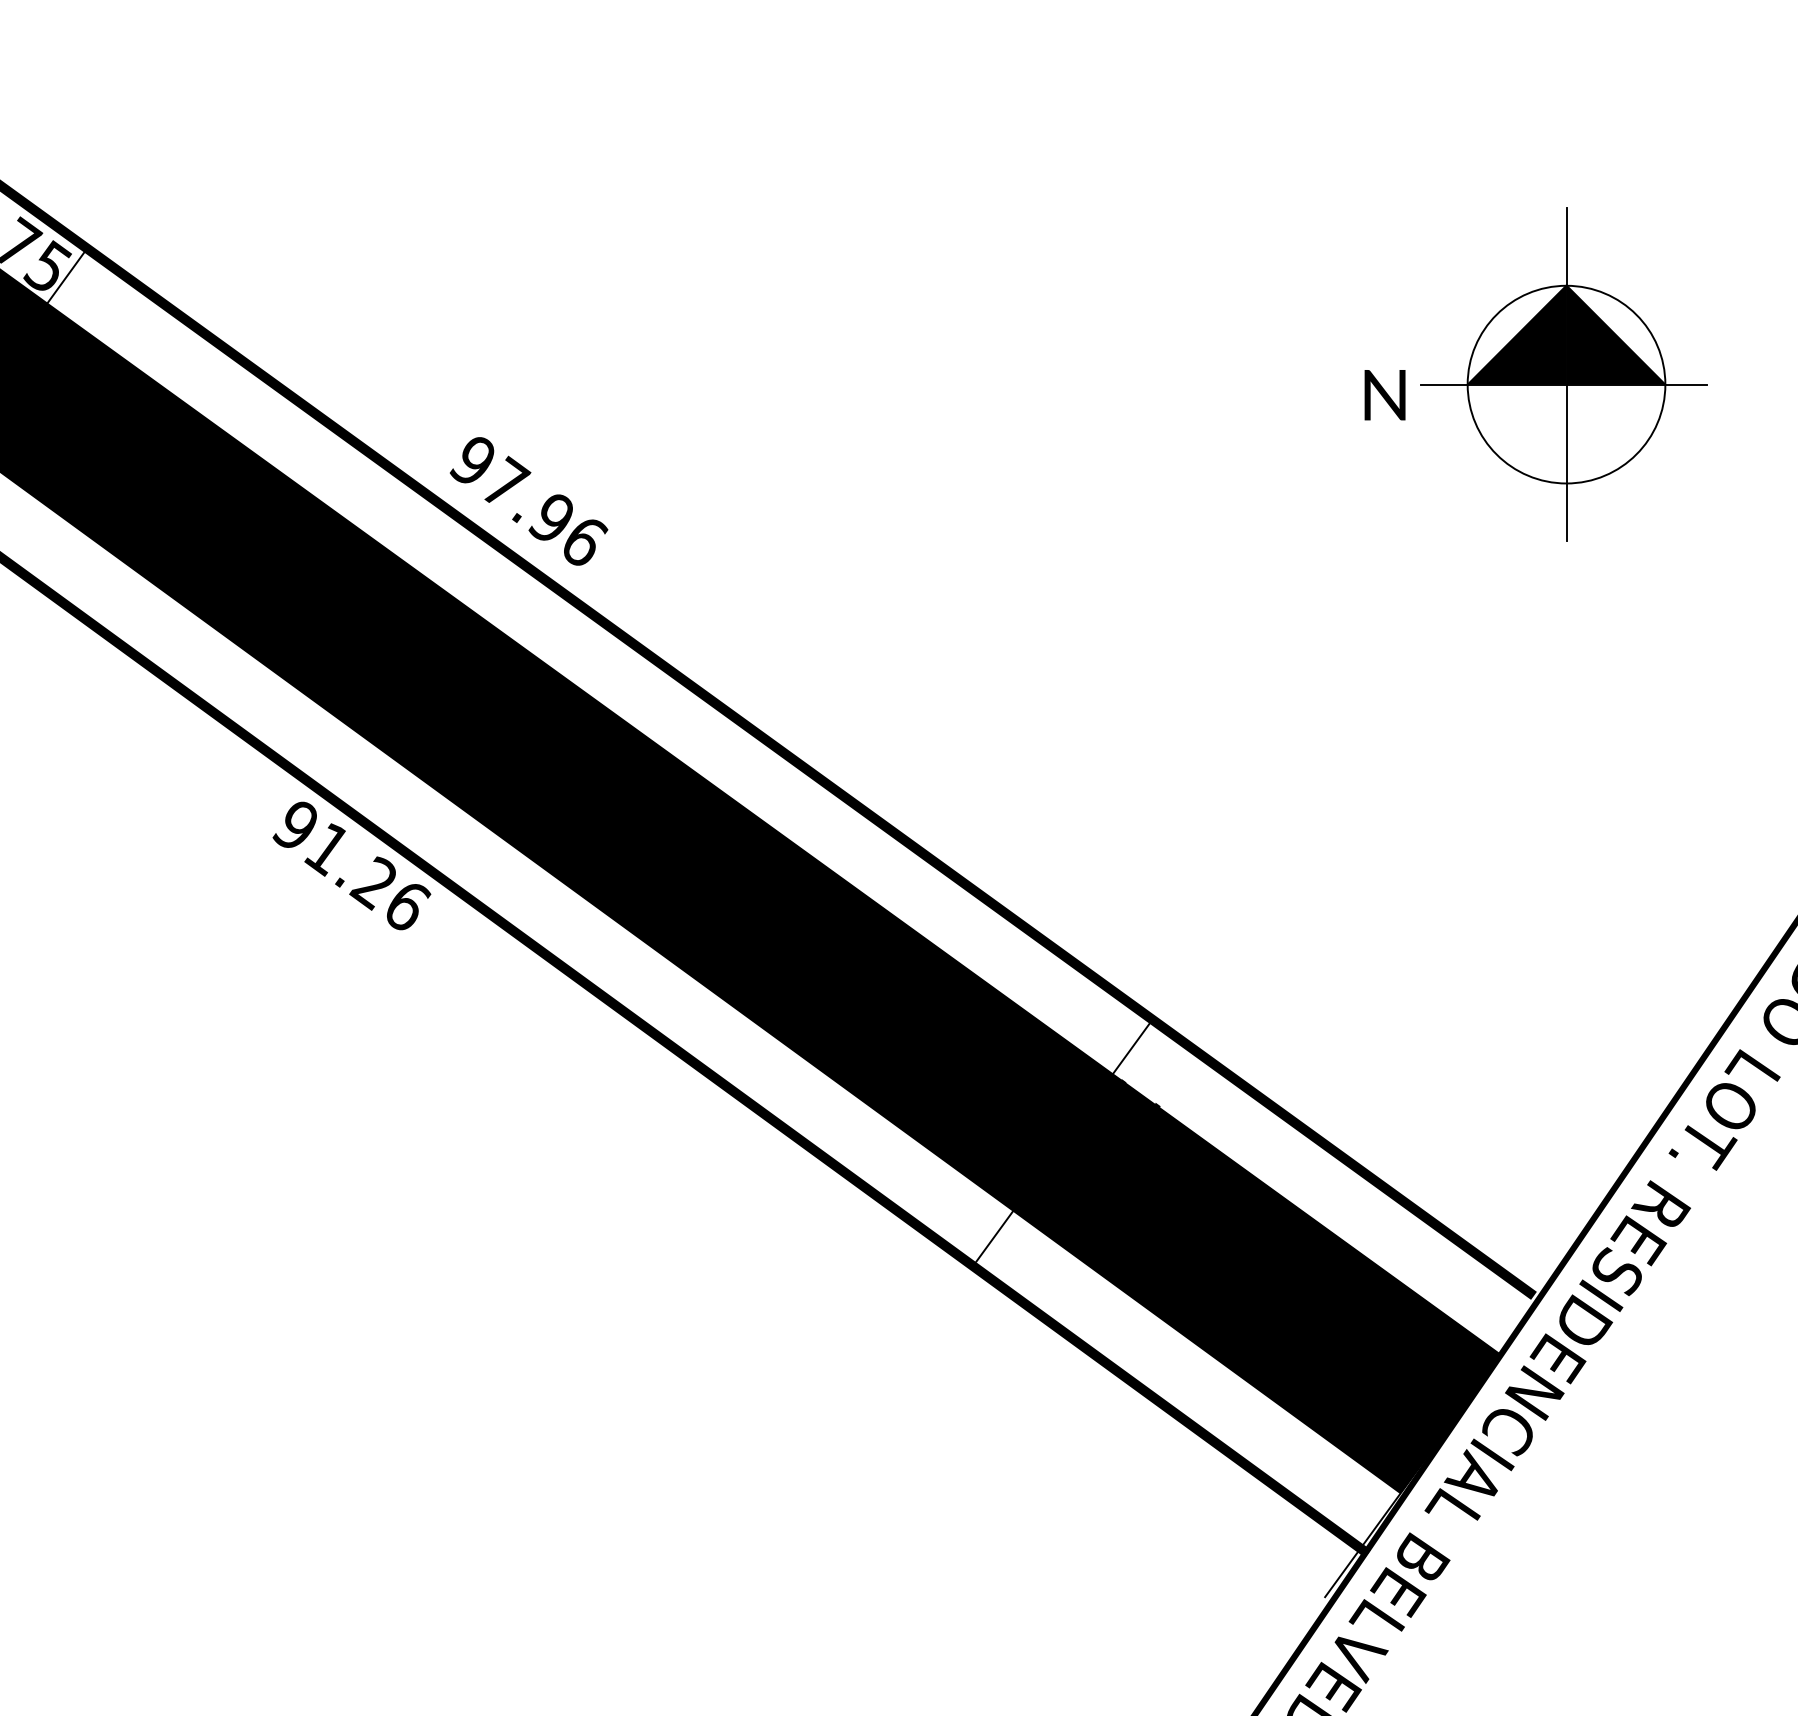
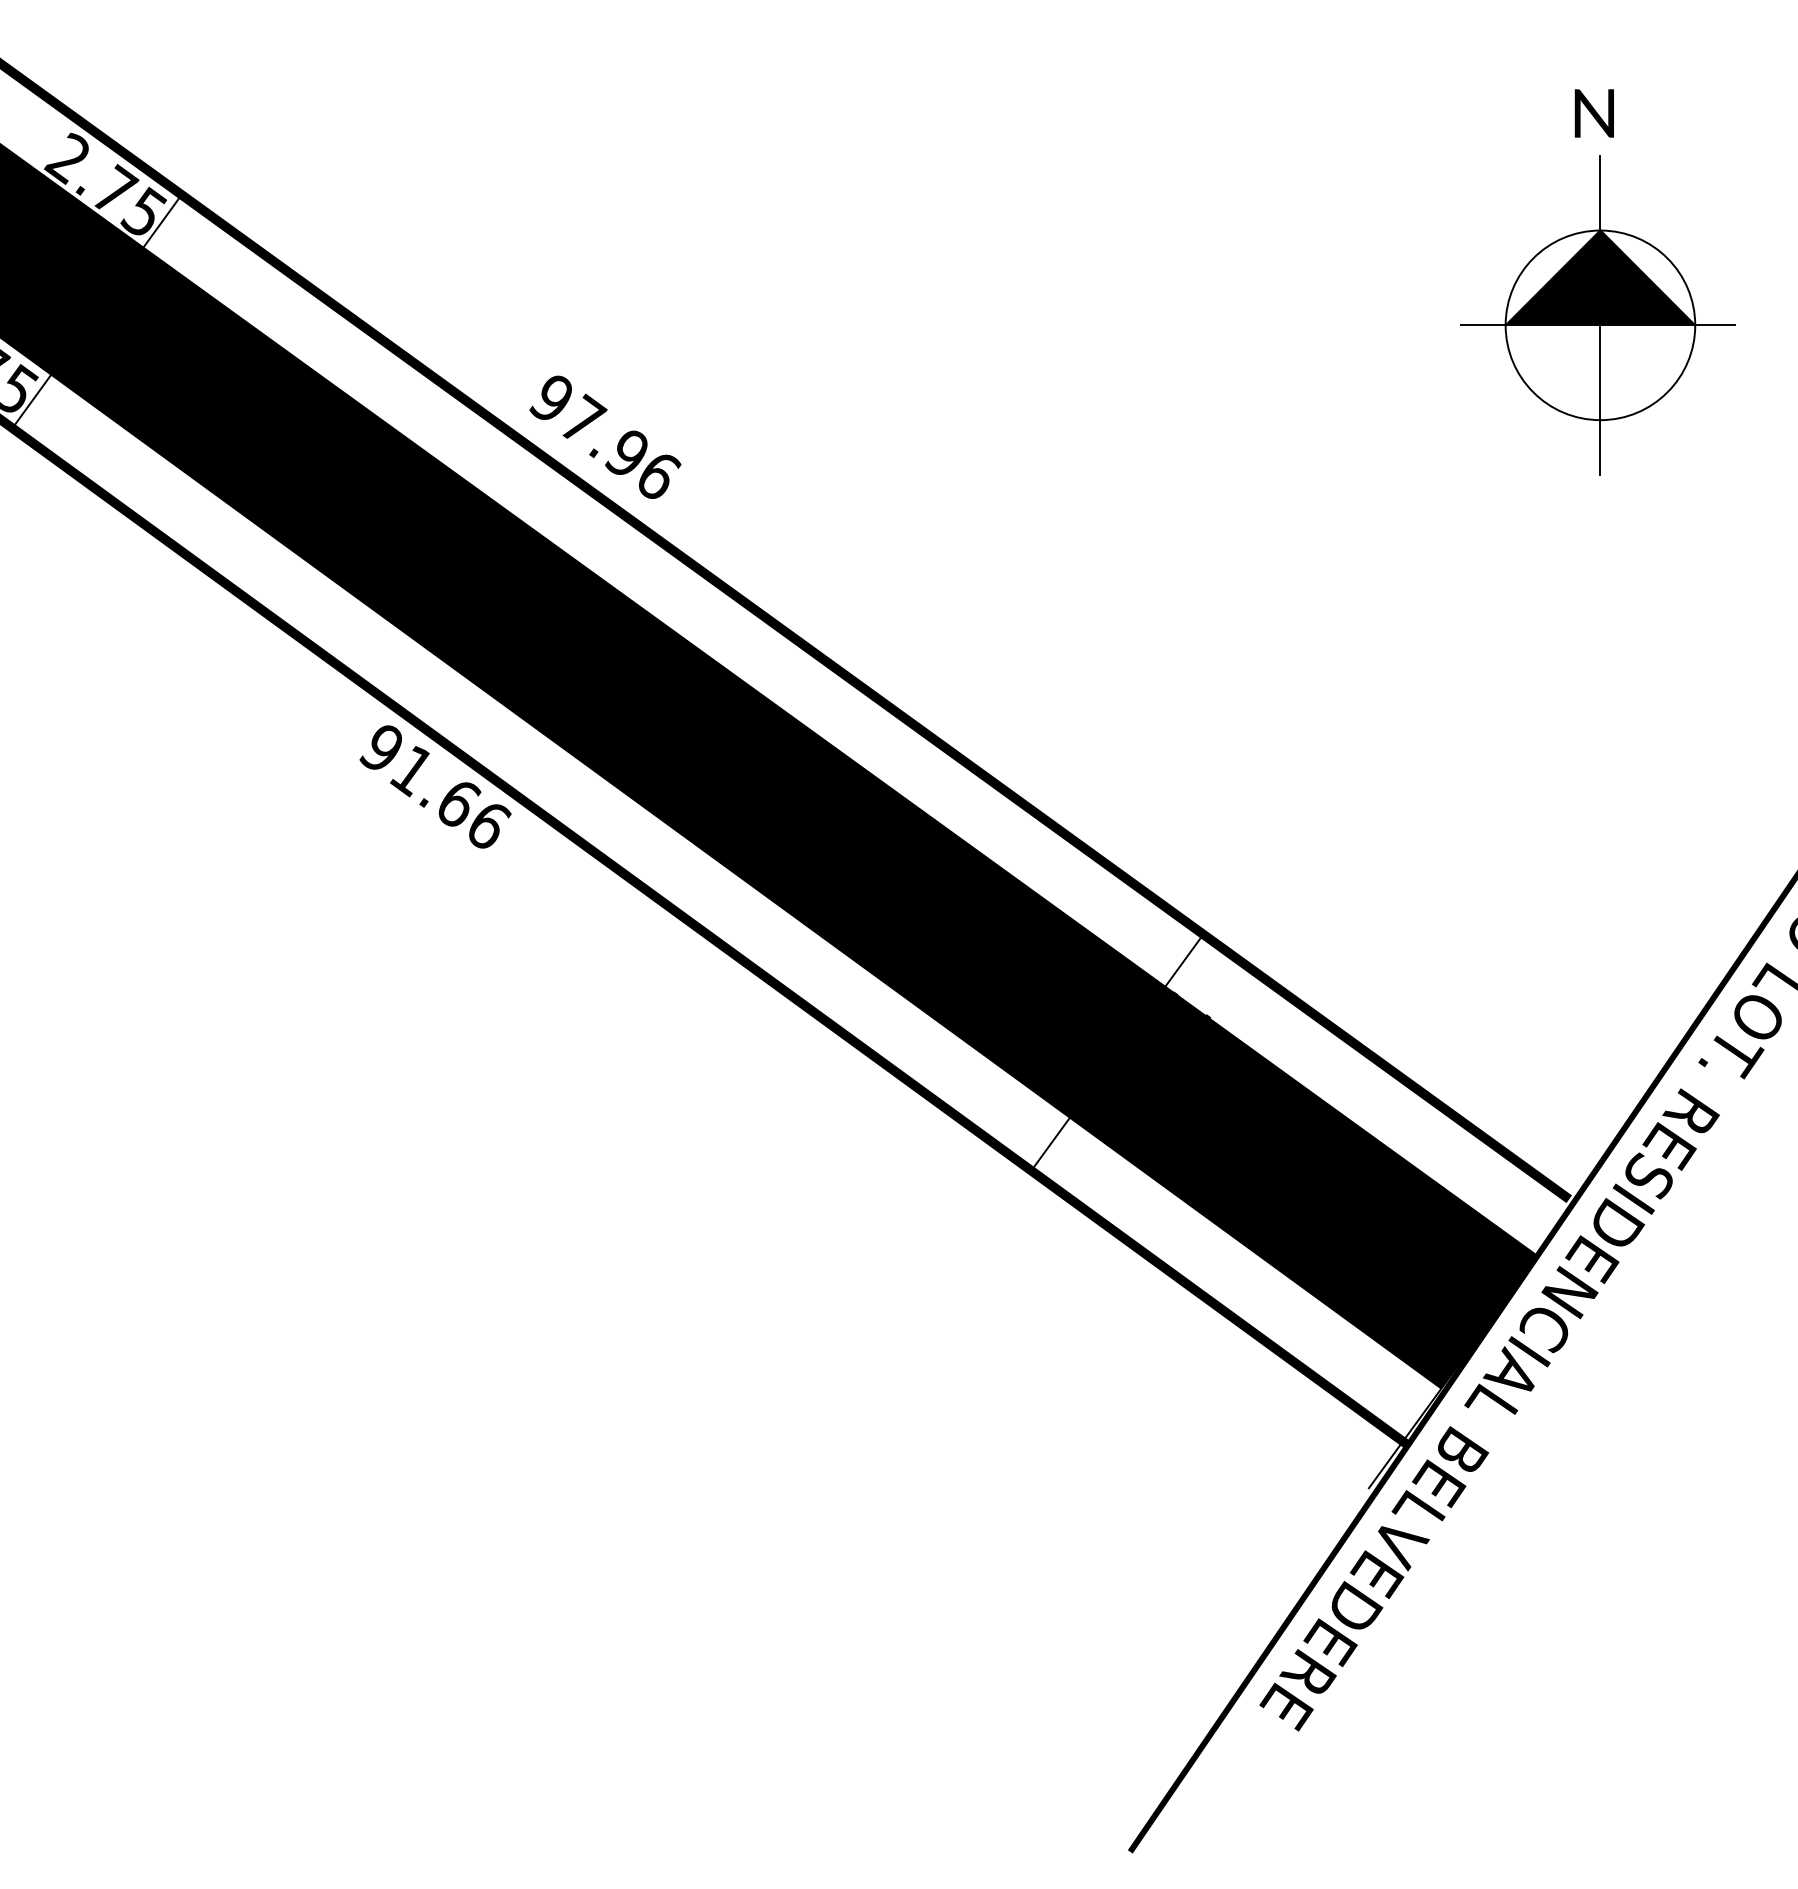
text: (1384, 395) -> (1593, 113), moved
text: (374, 883) -> (457, 803), 91.26 -> 91.66

